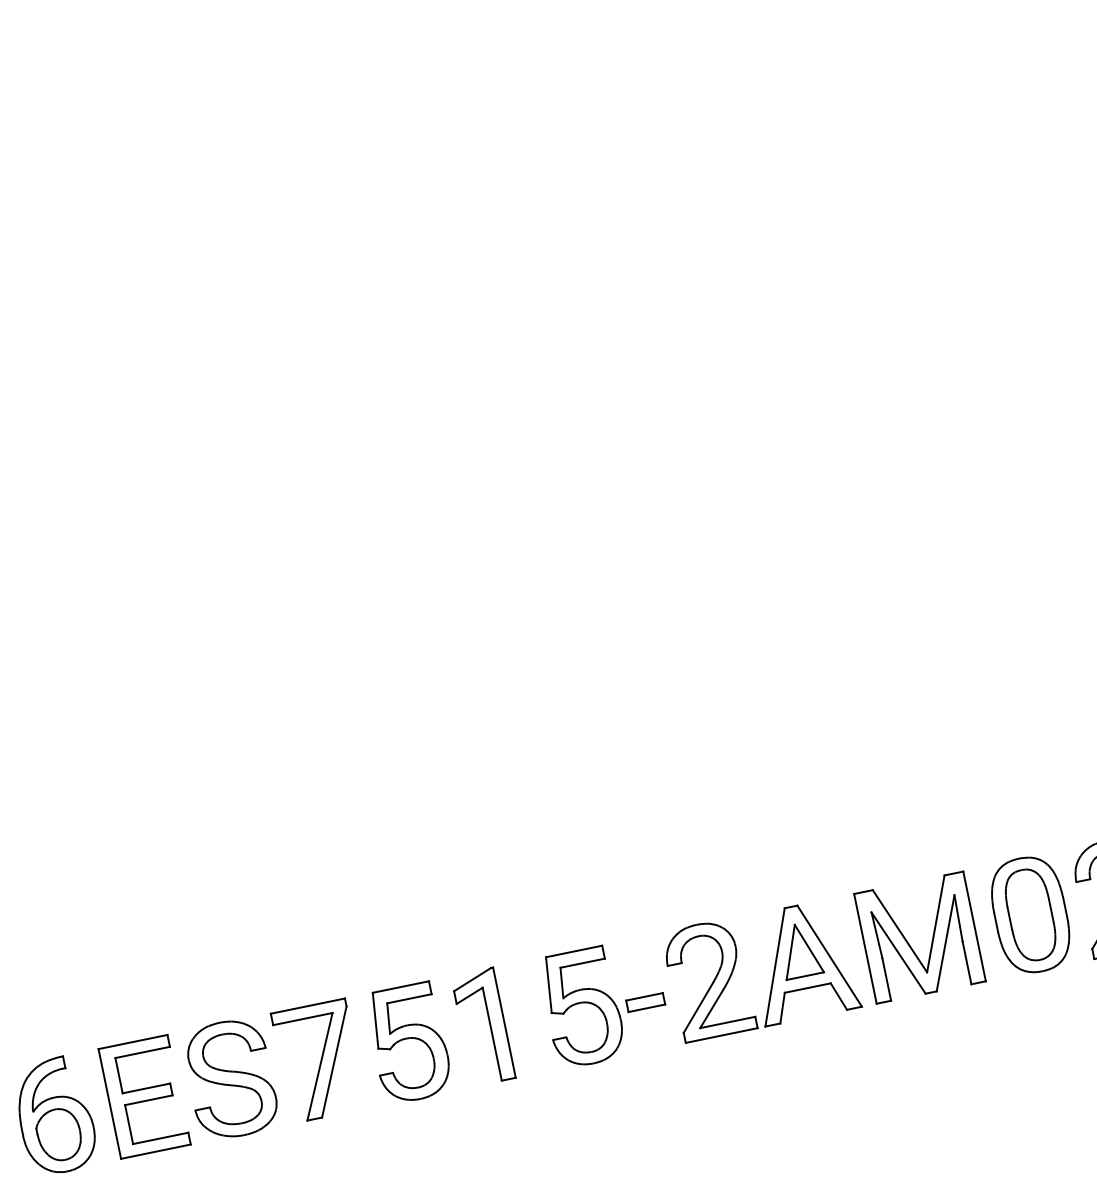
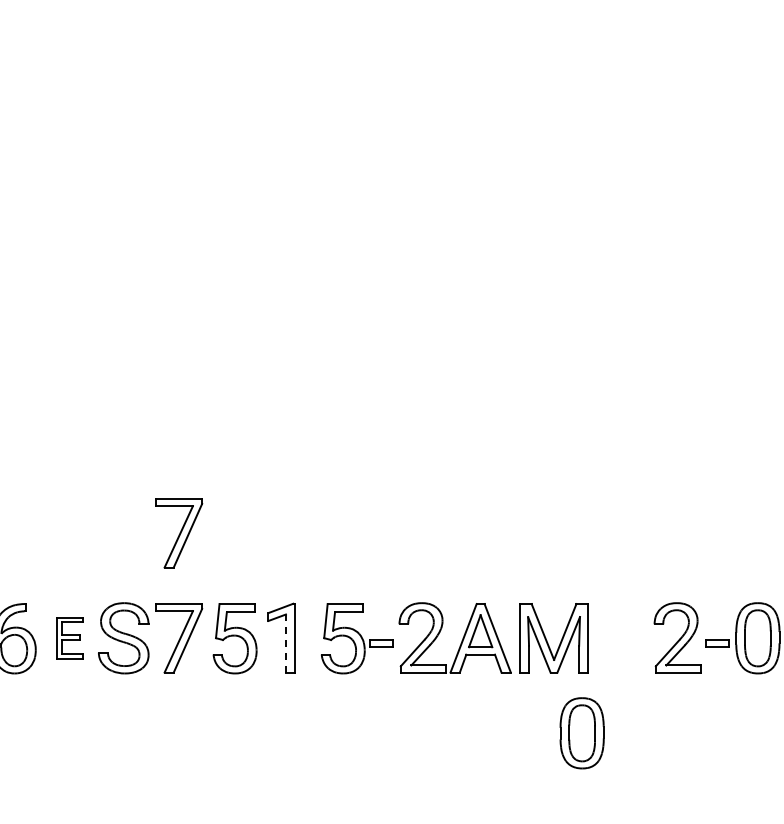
part: (285, 892) -> (179, 533), added
part: (1029, 915) -> (581, 733), moved
line: (491, 1034) -> (285, 643), solid -> dashed
part: (143, 1097) -> (69, 638), size x0.6

